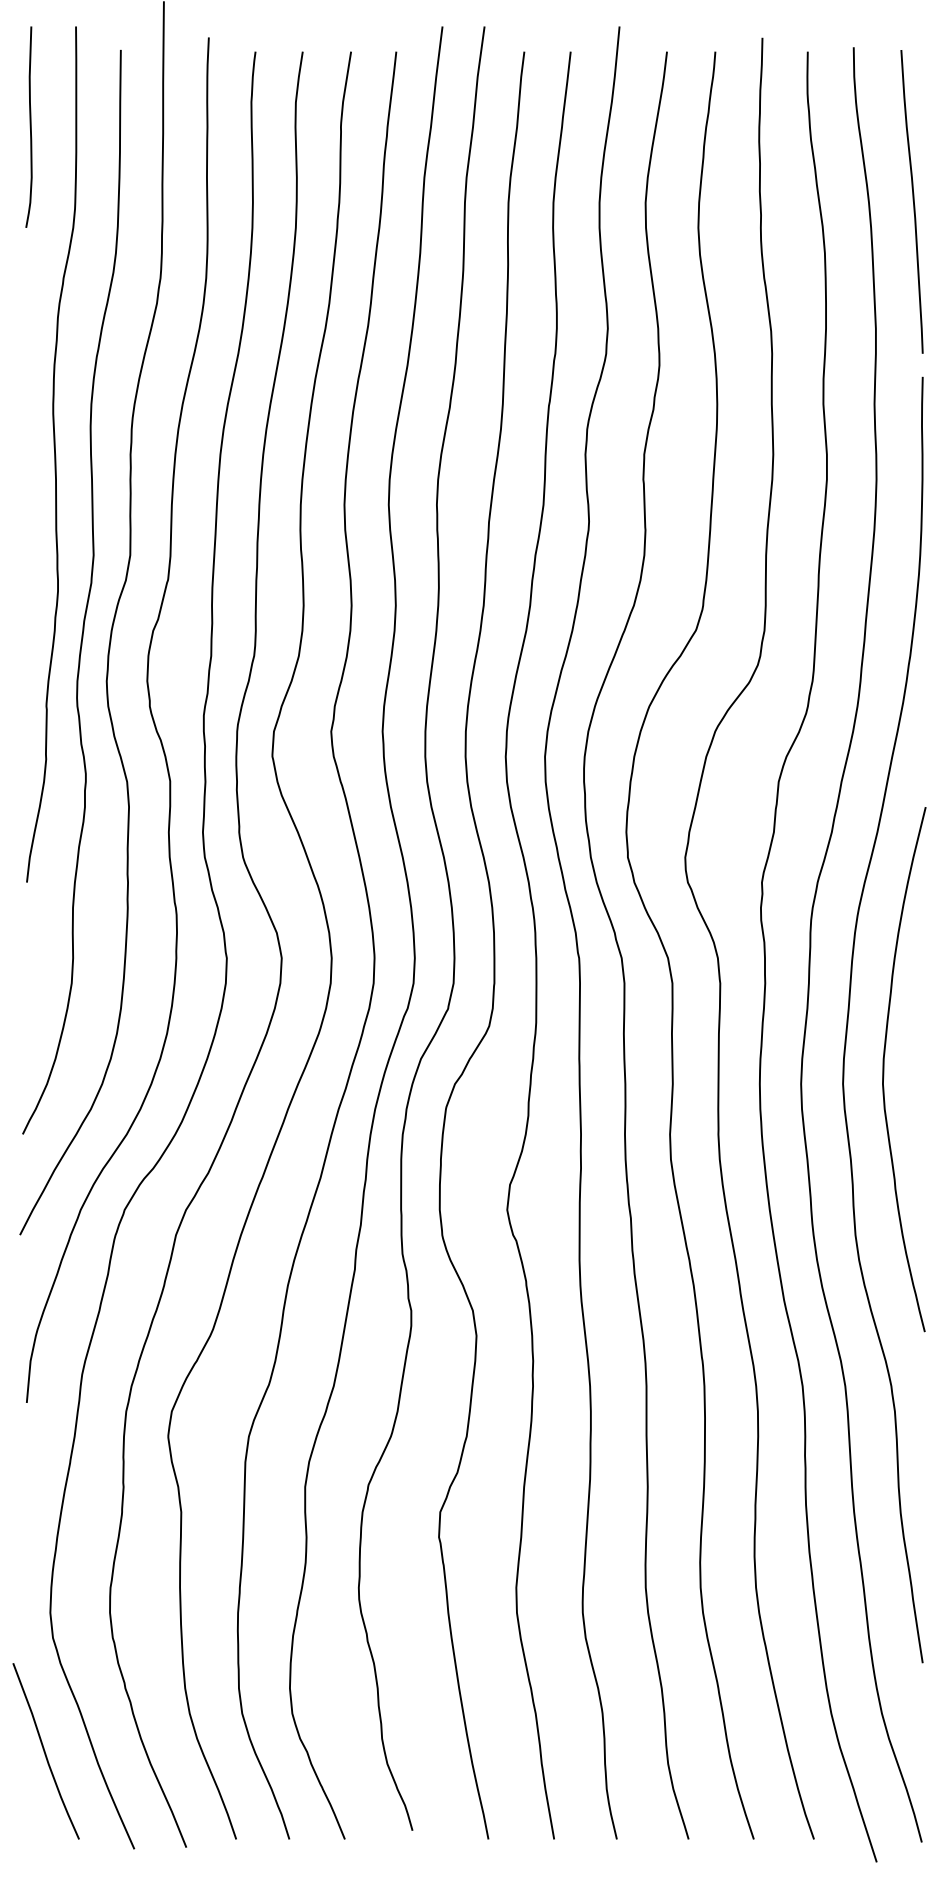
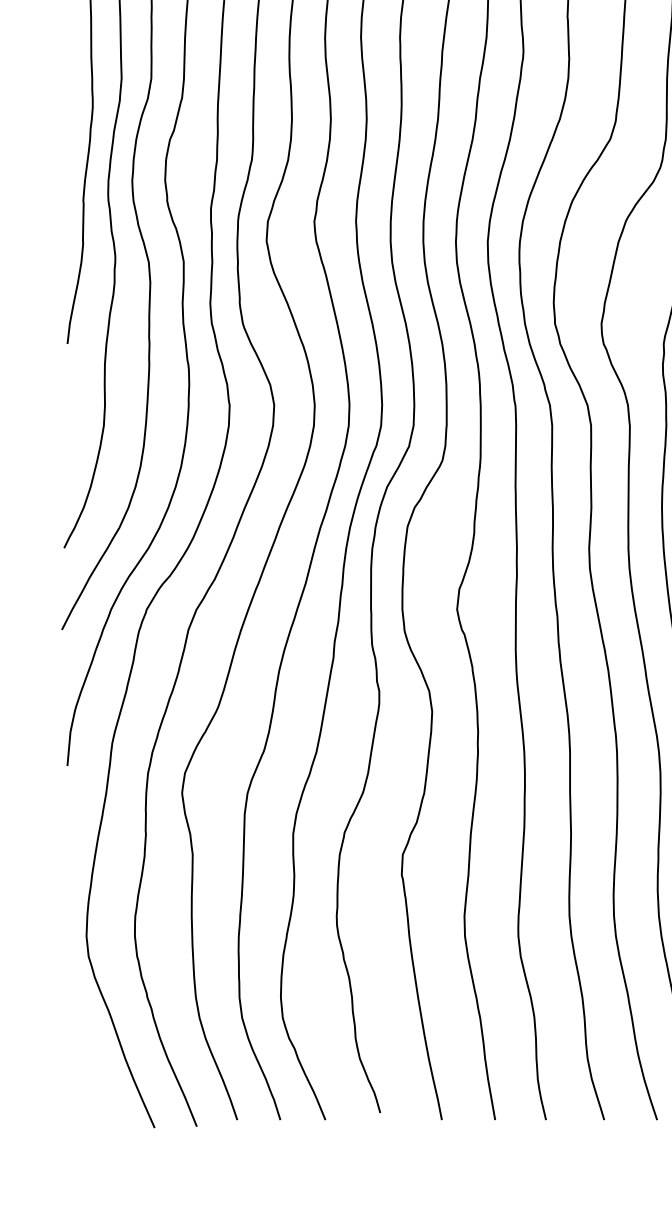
curve: (45, 1751) -> (82, 1048), removed

